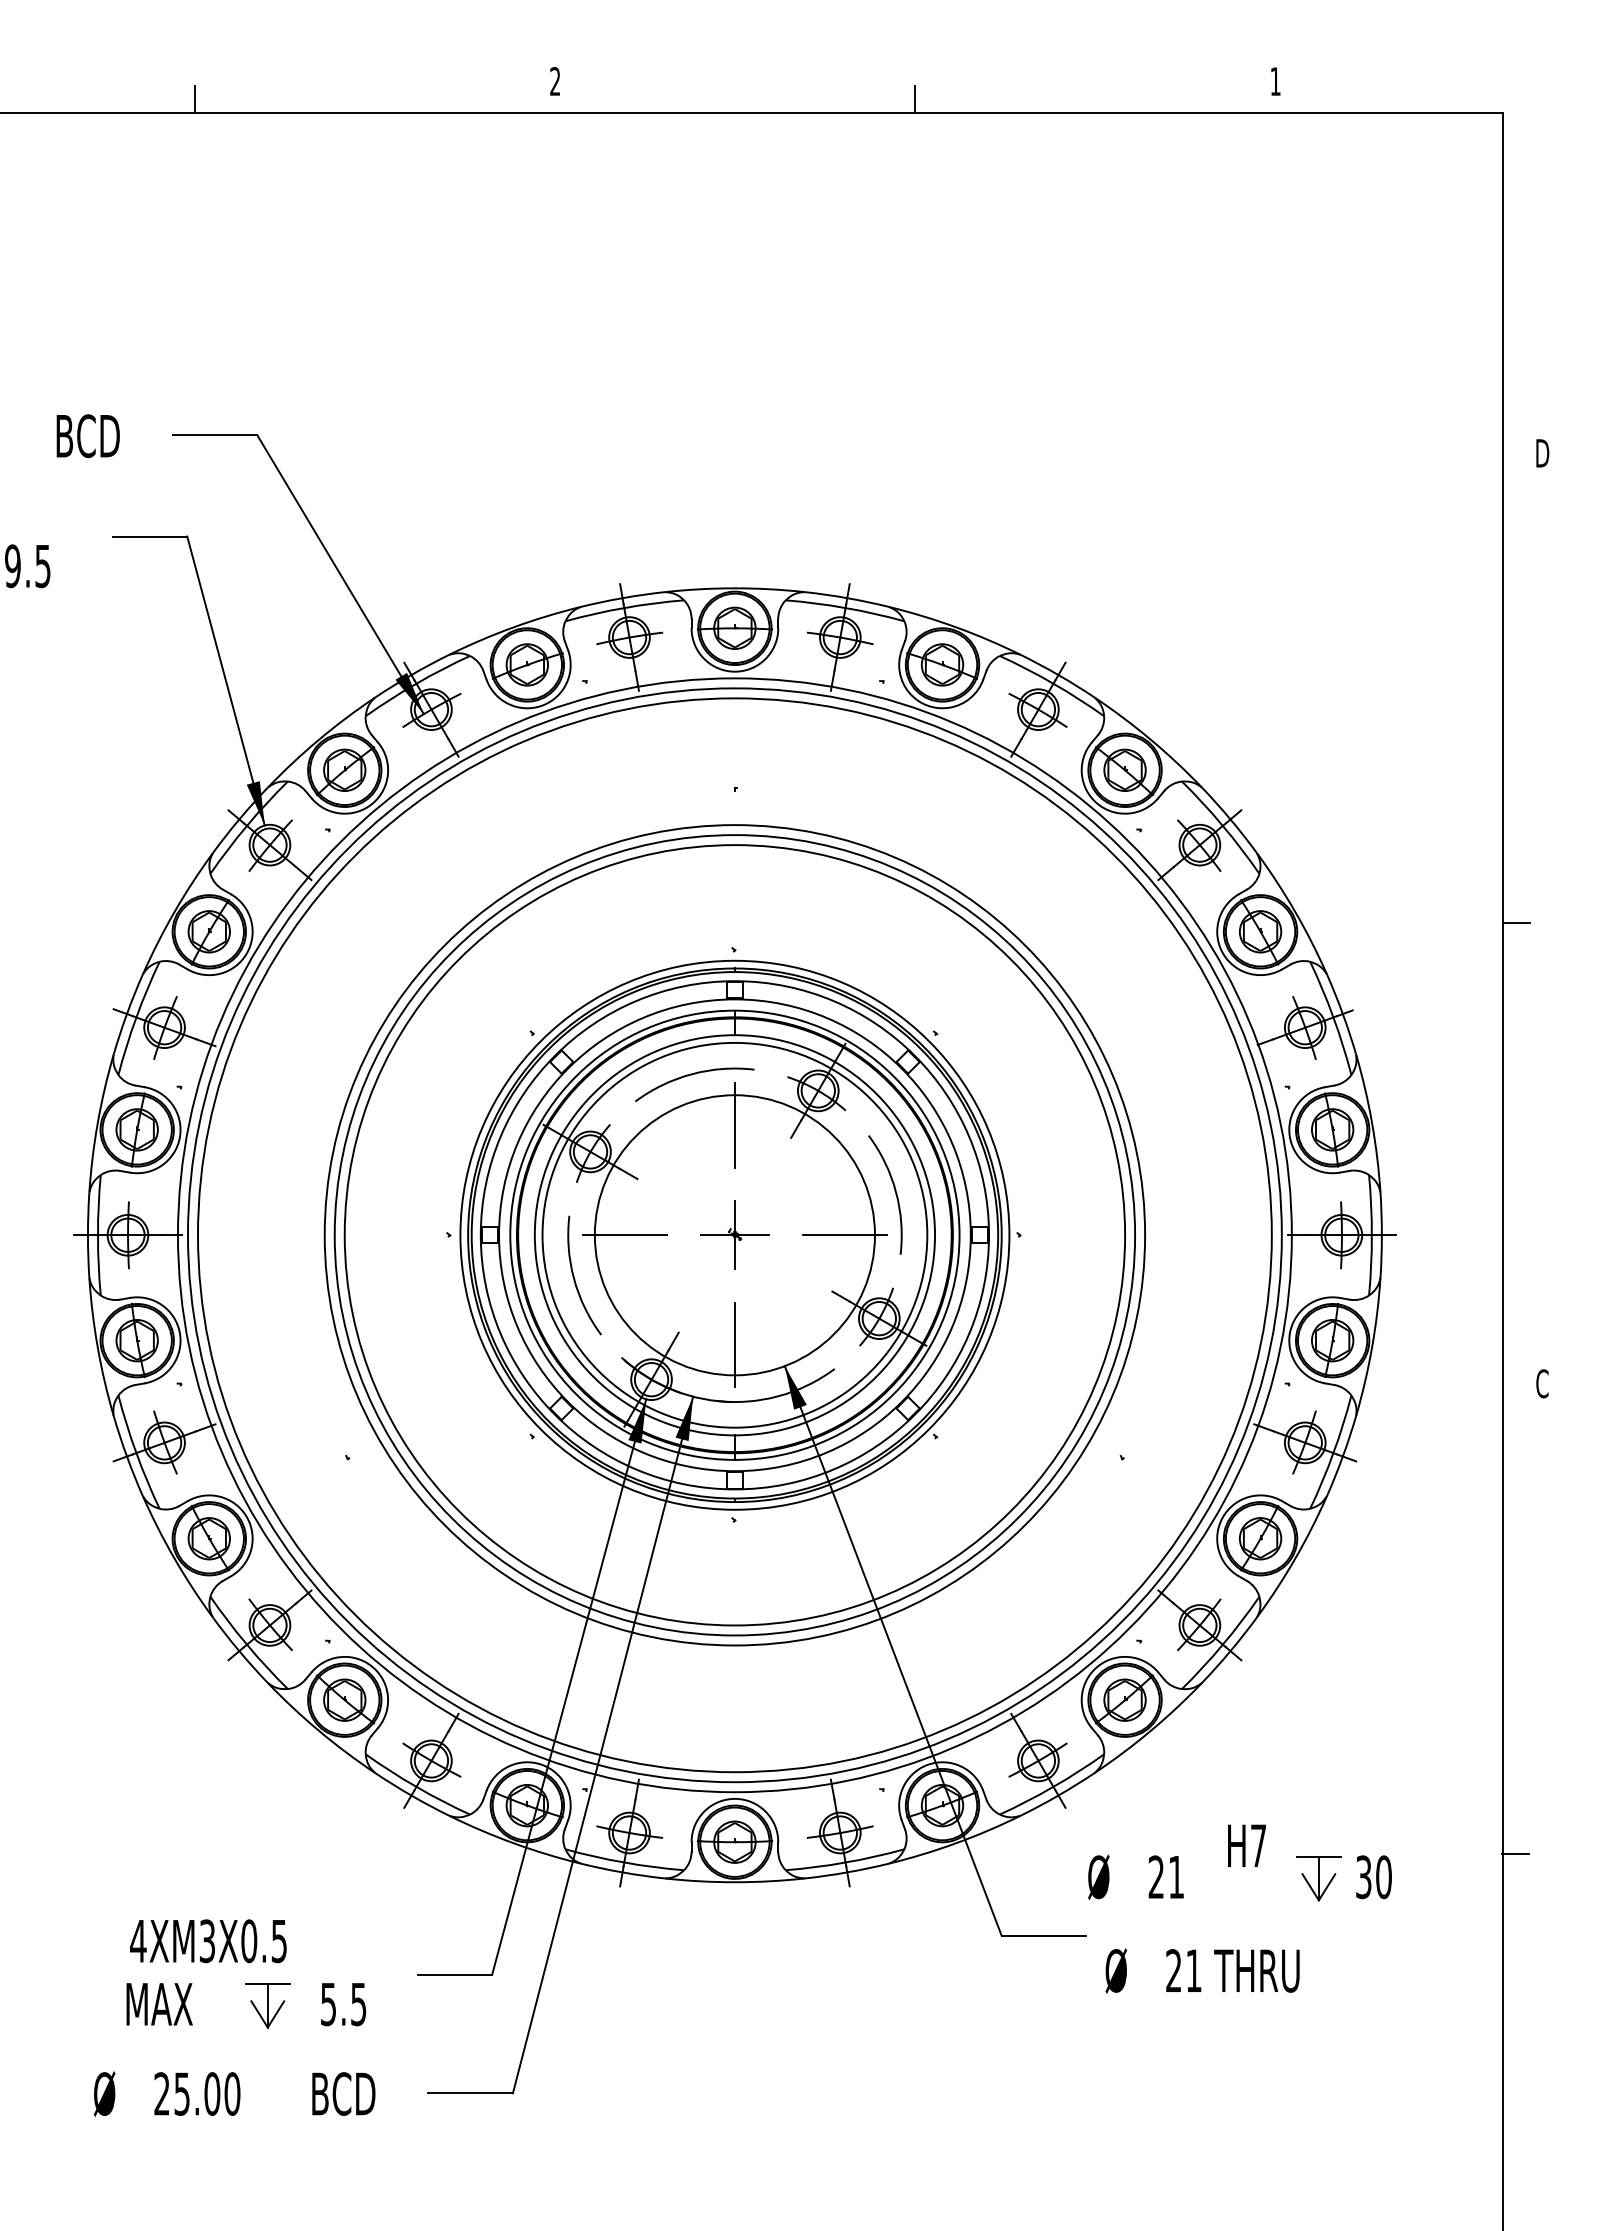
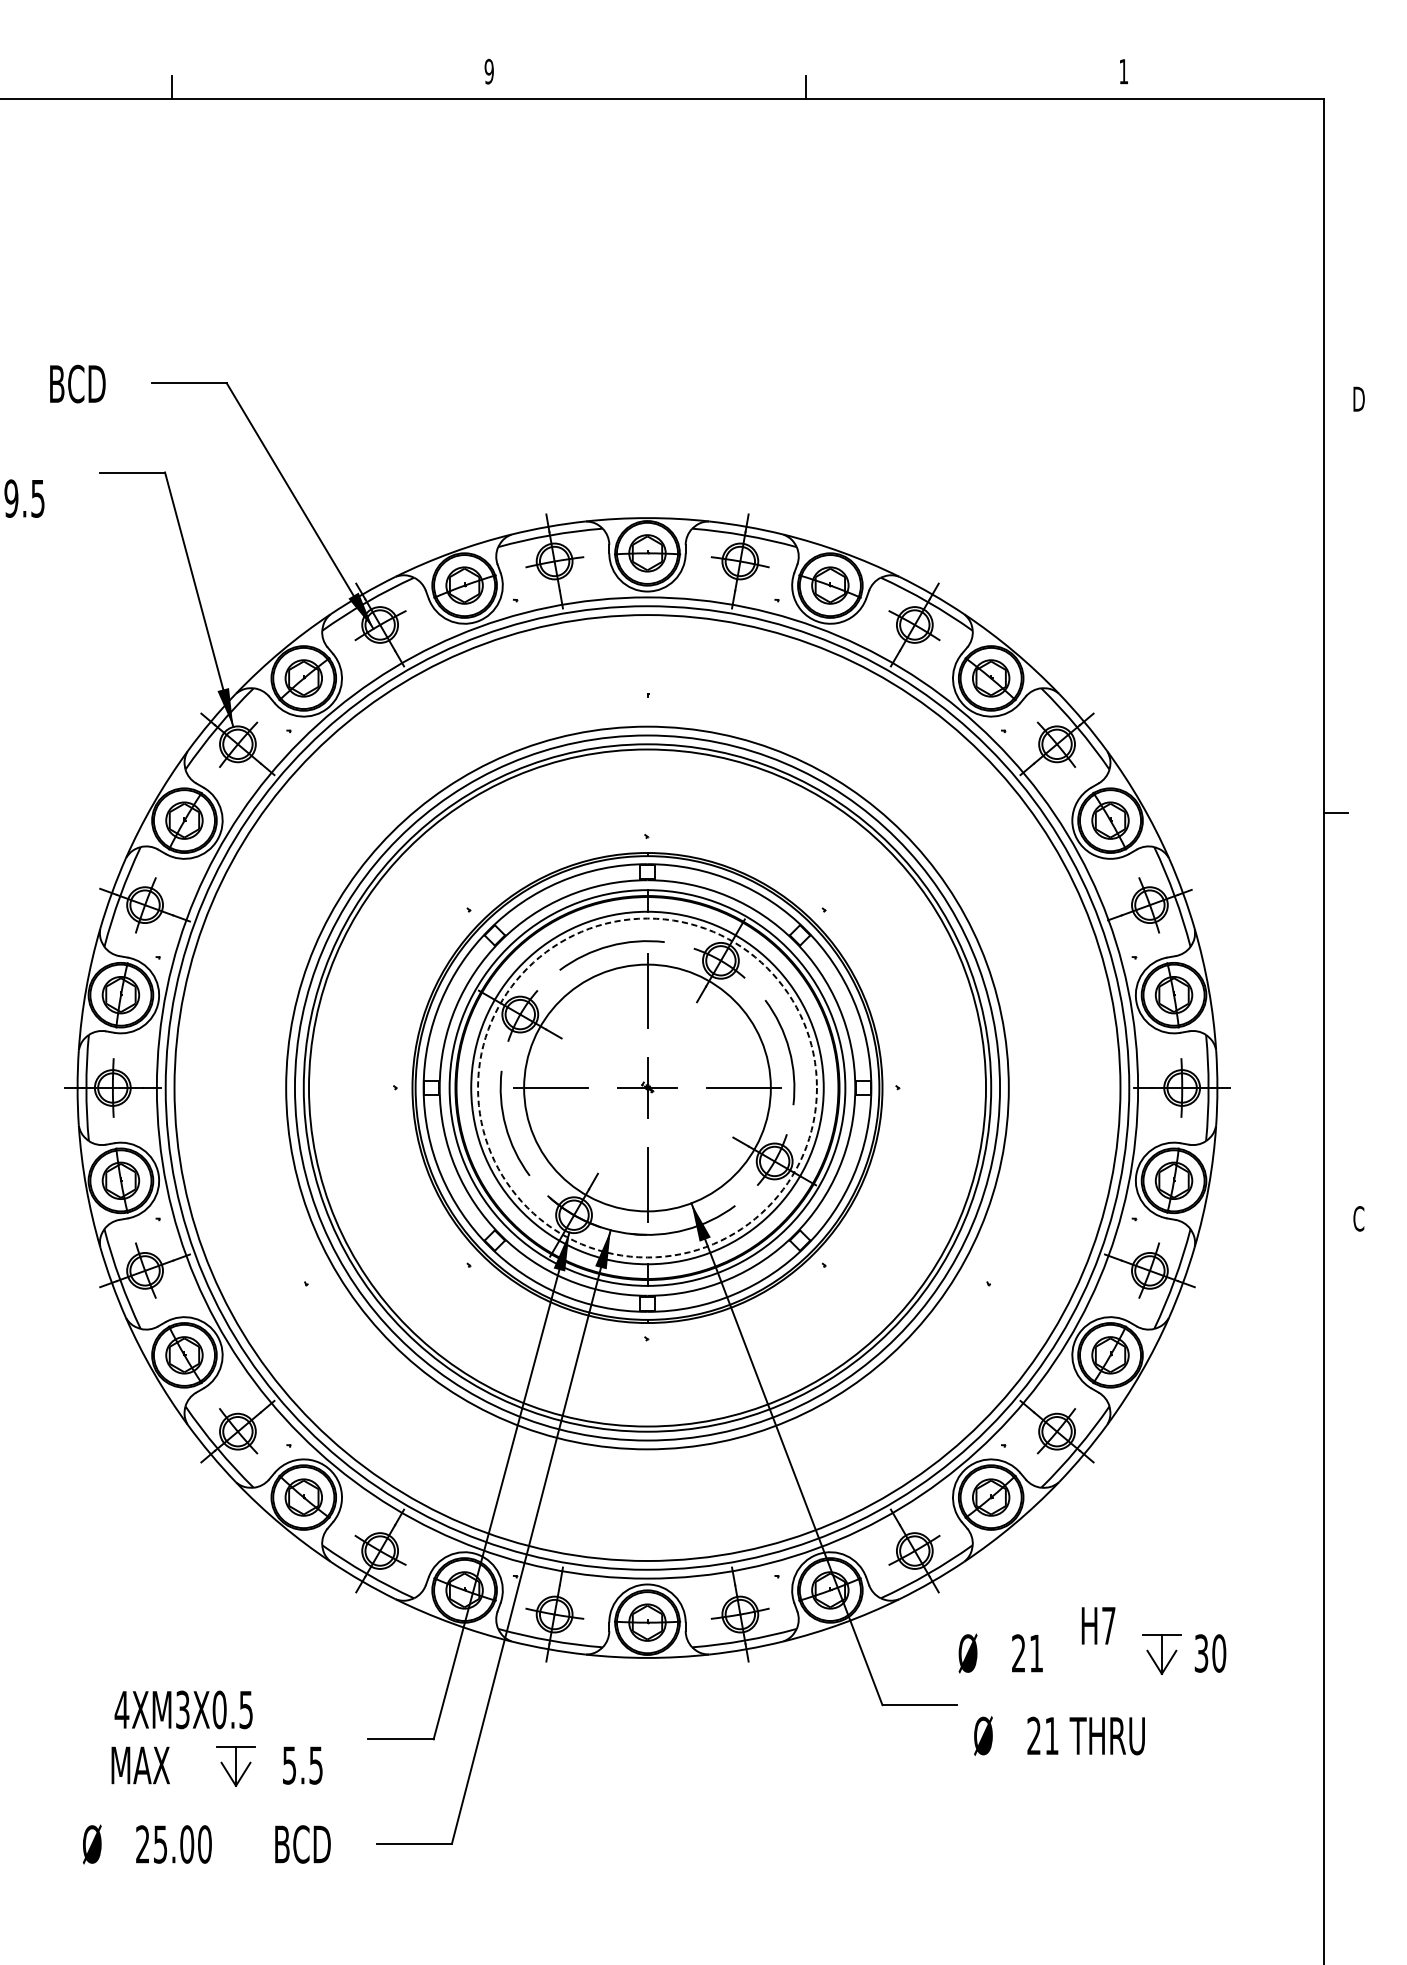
text: (555, 81) -> (489, 71), 2 -> 9
circle: (734, 1234) -> (647, 1087), size x1.4
circle: (734, 1234) -> (647, 1087), solid -> dashed
line: (1515, 1853) -> (1335, 1632), removed

